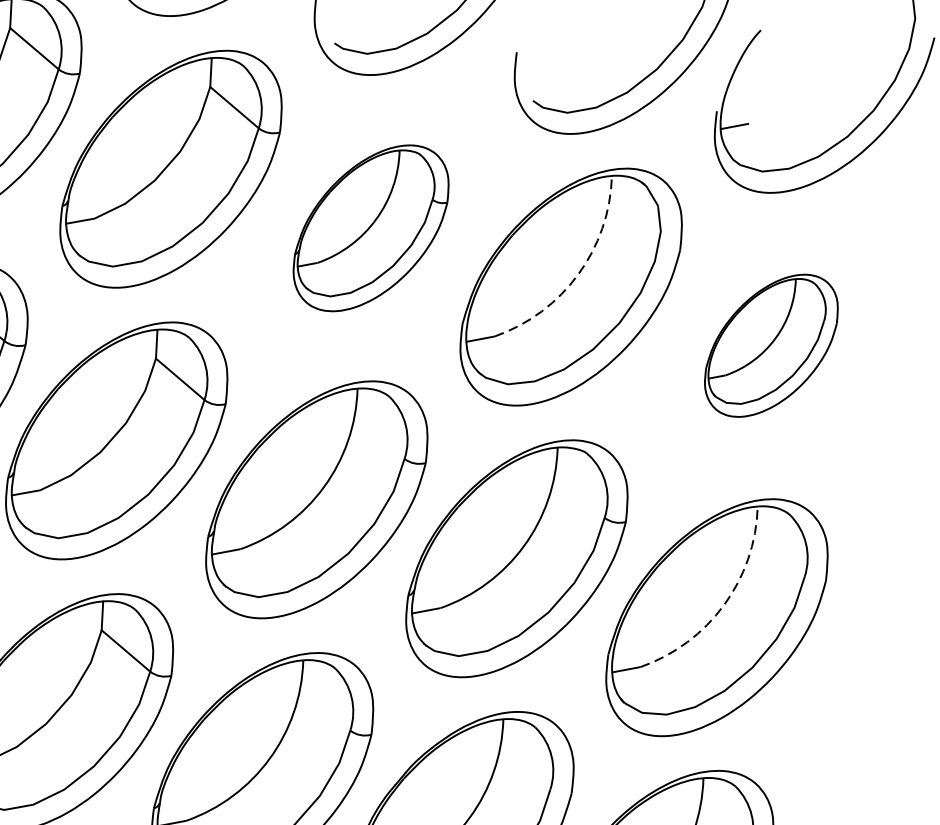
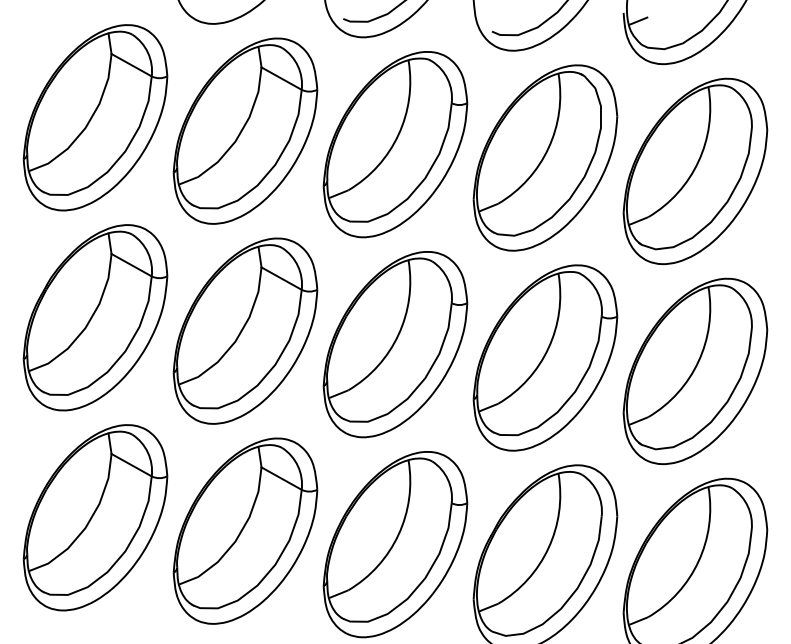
part: (371, 228) -> (395, 144), size x1.43
arc: (578, 274) -> (548, 148), dashed -> solid
part: (771, 344) -> (695, 170), size x1.67
arc: (724, 605) -> (698, 361), dashed -> solid

